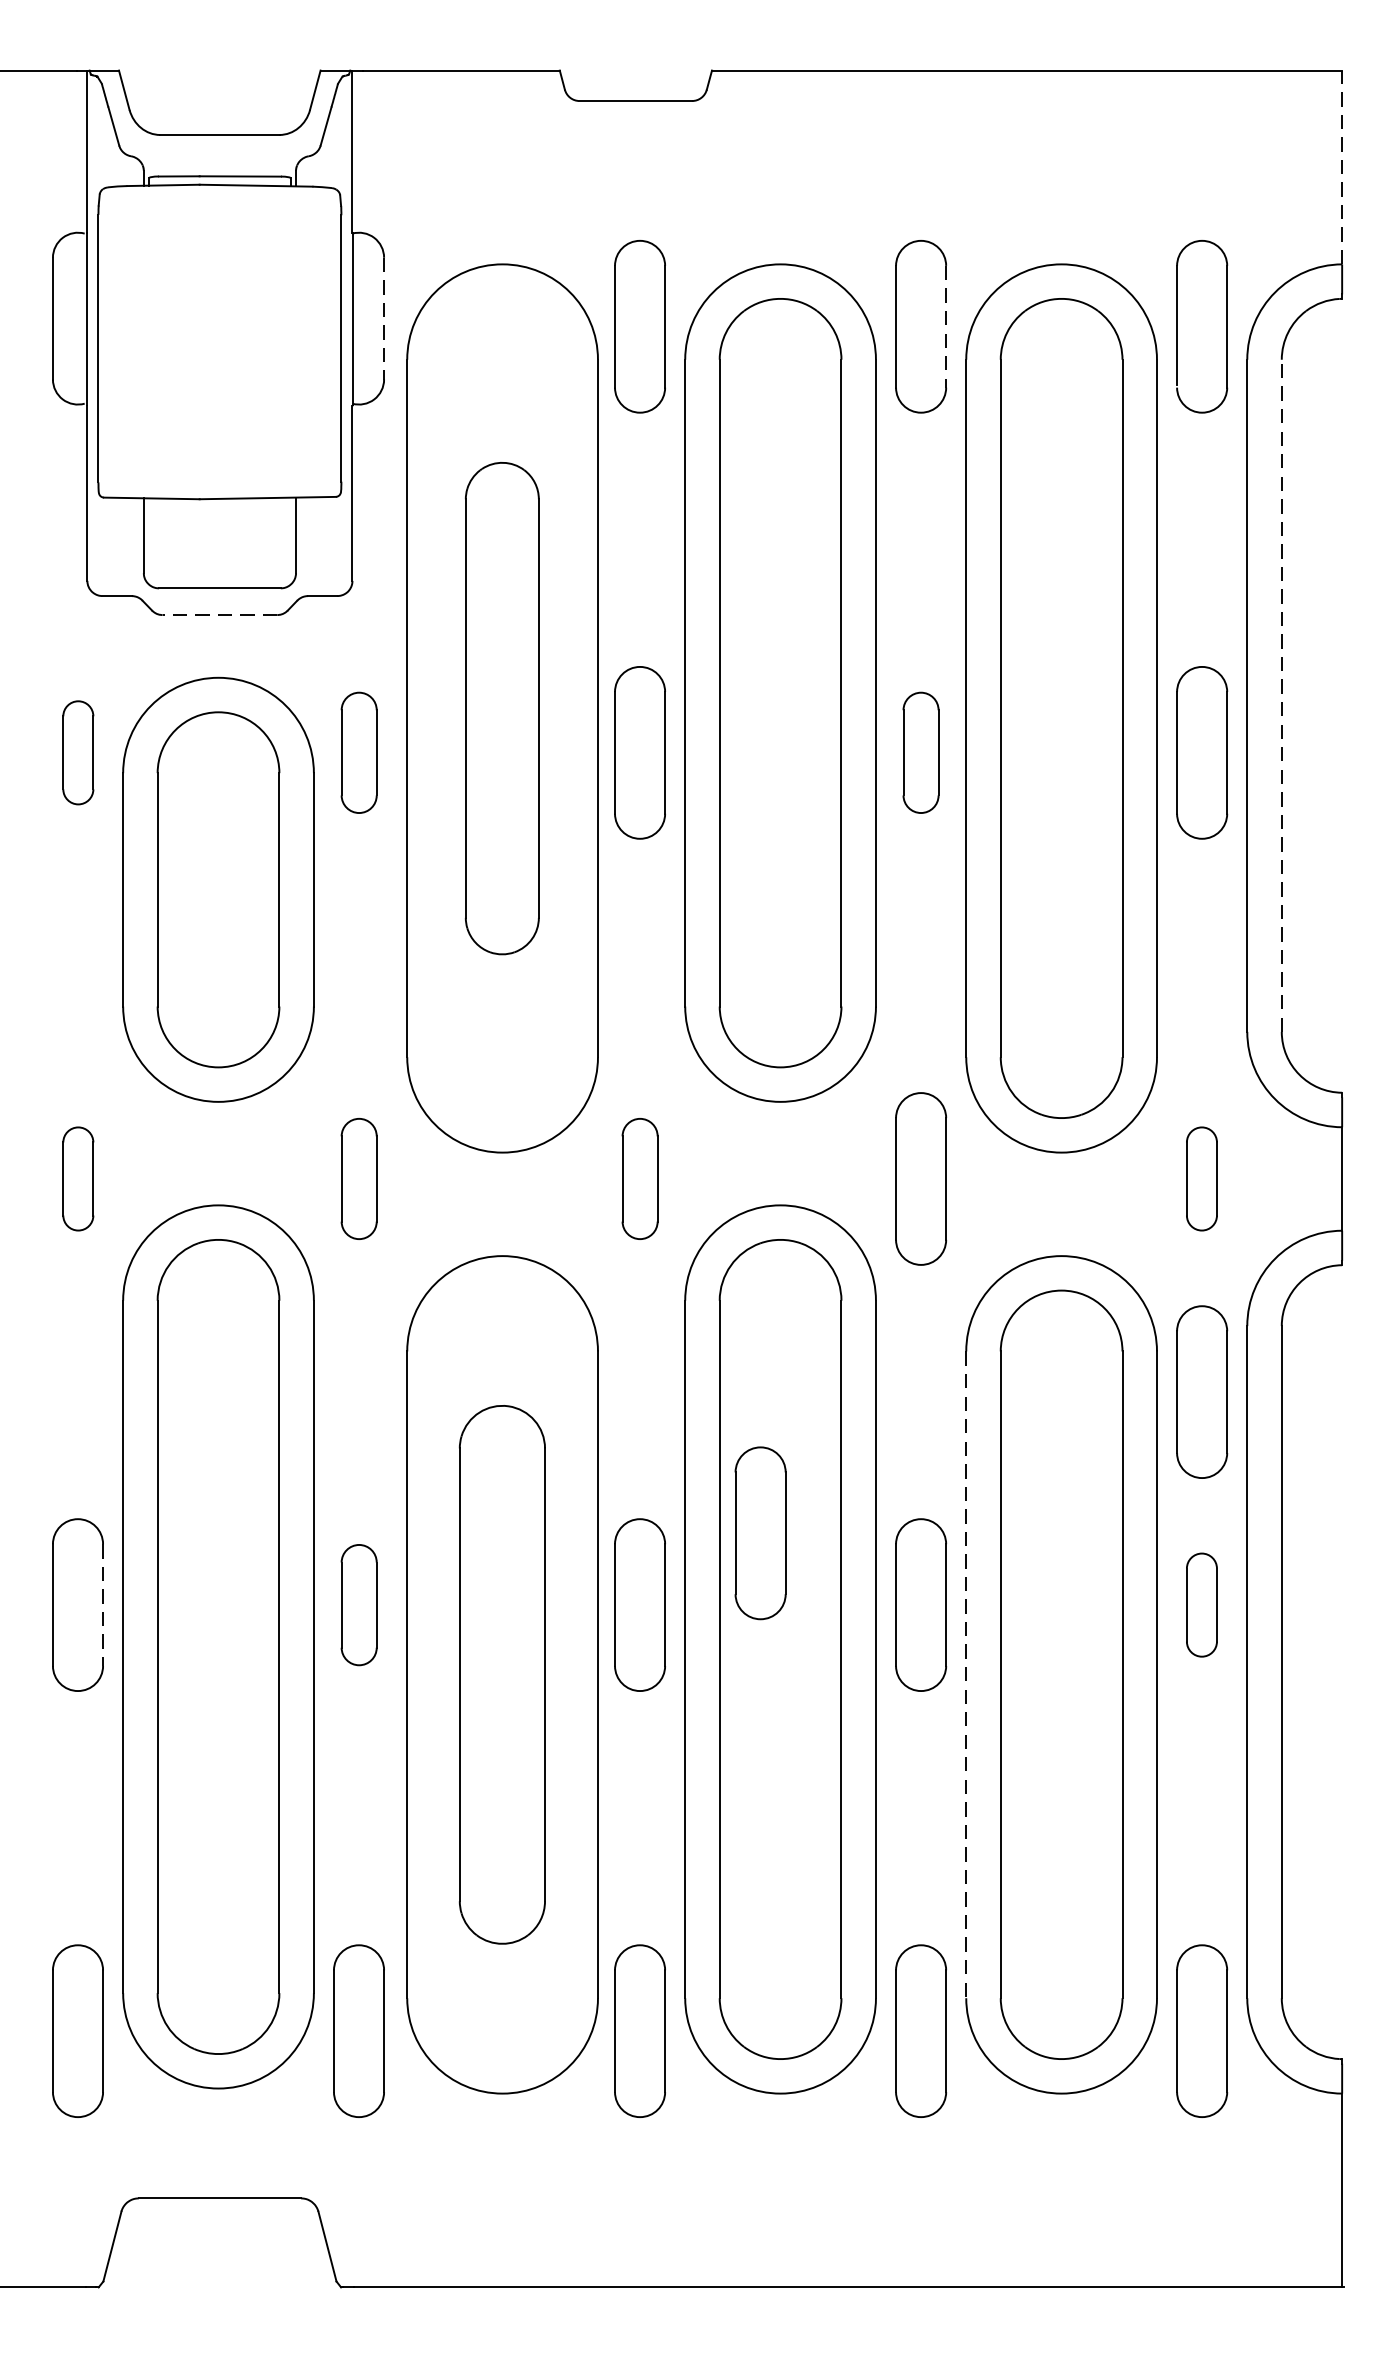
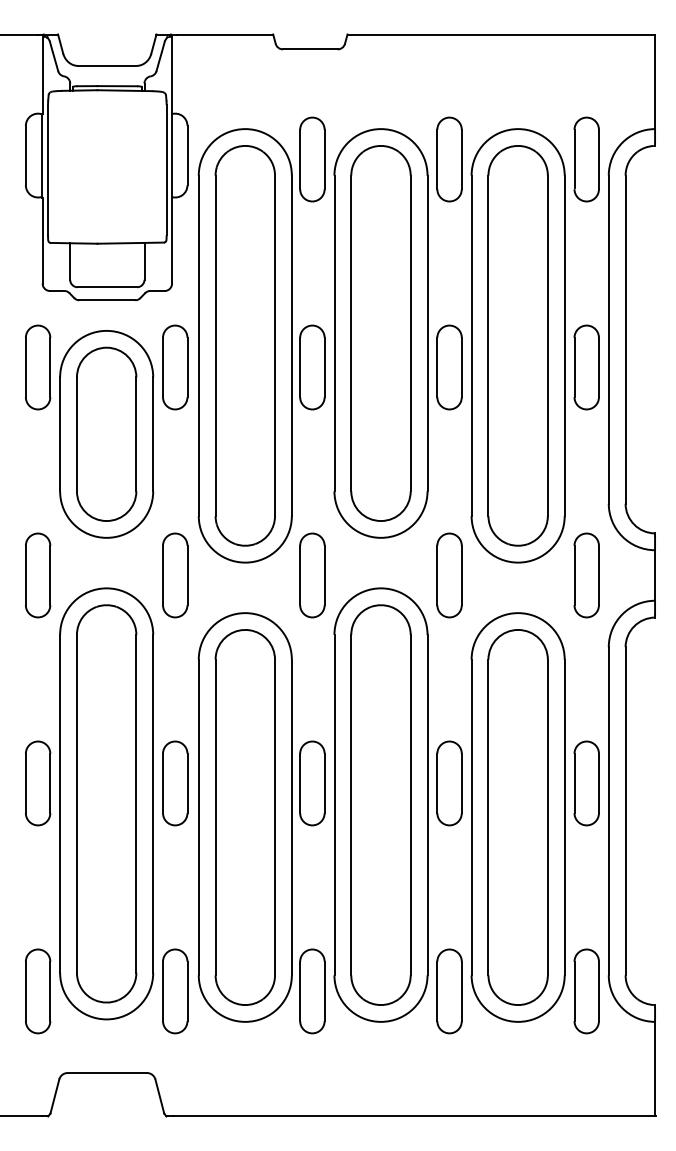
line: (1343, 166) -> (655, 81), dashed -> solid
line: (384, 318) -> (187, 155), dashed -> solid
line: (945, 326) -> (461, 159), dashed -> solid
line: (220, 615) -> (107, 300), dashed -> solid
line: (1281, 695) -> (625, 339), dashed -> solid
part: (500, 707) -> (244, 345), size x1.67
part: (78, 752) -> (38, 367), size x1.67
part: (359, 752) -> (175, 367), size x1.43
part: (920, 752) -> (449, 367), size x1.43
part: (78, 1179) -> (38, 575), size x1.67
part: (359, 1179) -> (175, 575), size x1.43
part: (640, 1179) -> (312, 575), size x1.43
part: (1201, 1179) -> (586, 575), size x1.67
part: (1201, 1392) -> (586, 679), removed
part: (761, 1533) -> (371, 748), removed
line: (103, 1605) -> (50, 783), dashed -> solid
part: (359, 1605) -> (175, 783), size x1.43
part: (1201, 1605) -> (586, 783), size x1.67
part: (500, 1674) -> (244, 817), size x1.43
line: (966, 1674) -> (471, 817), dashed -> solid

